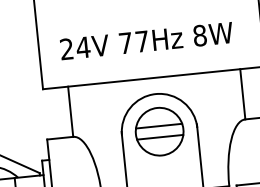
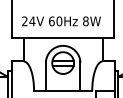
text: (133, 42) -> (55, 21), 77Hz -> 60Hz

